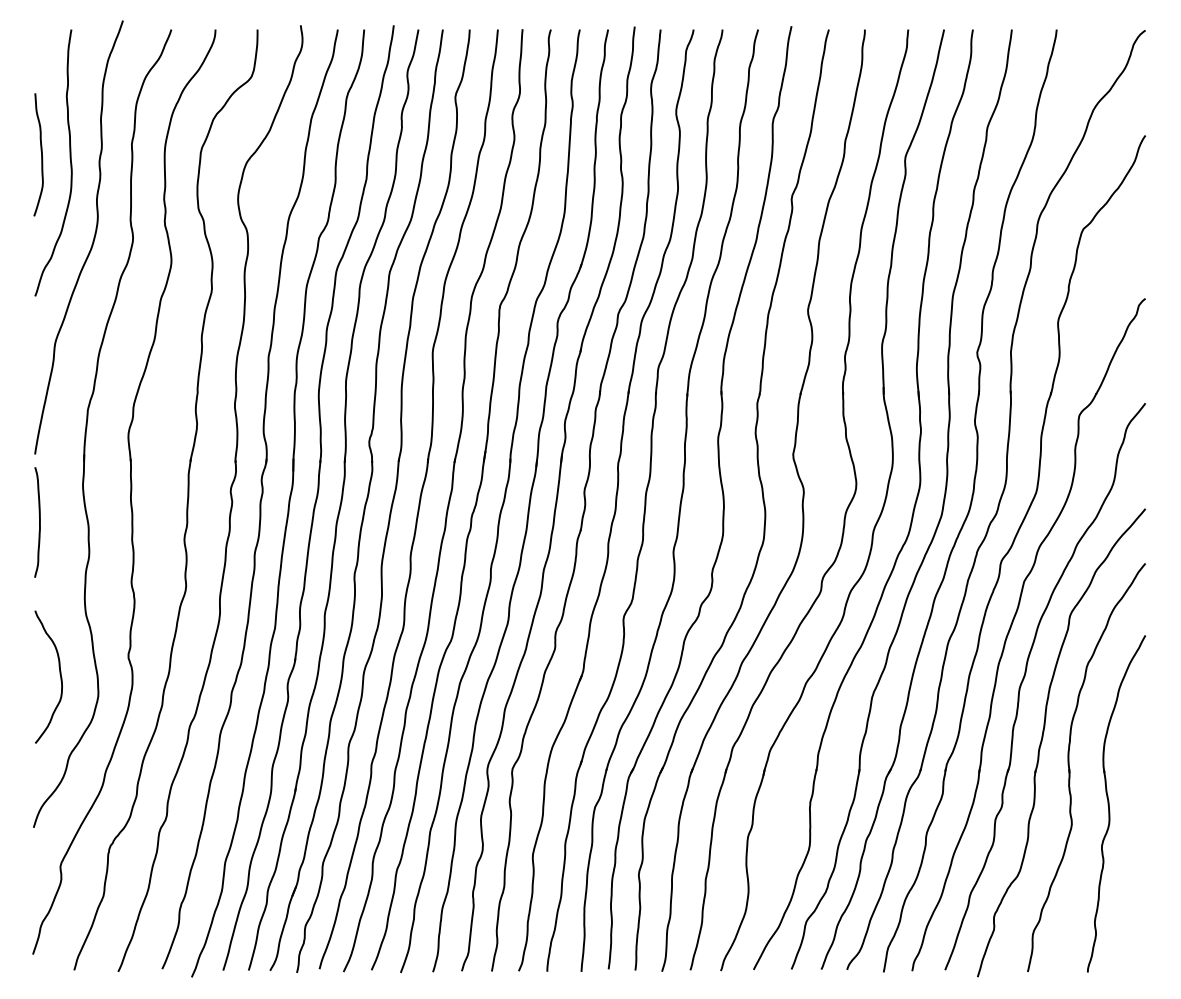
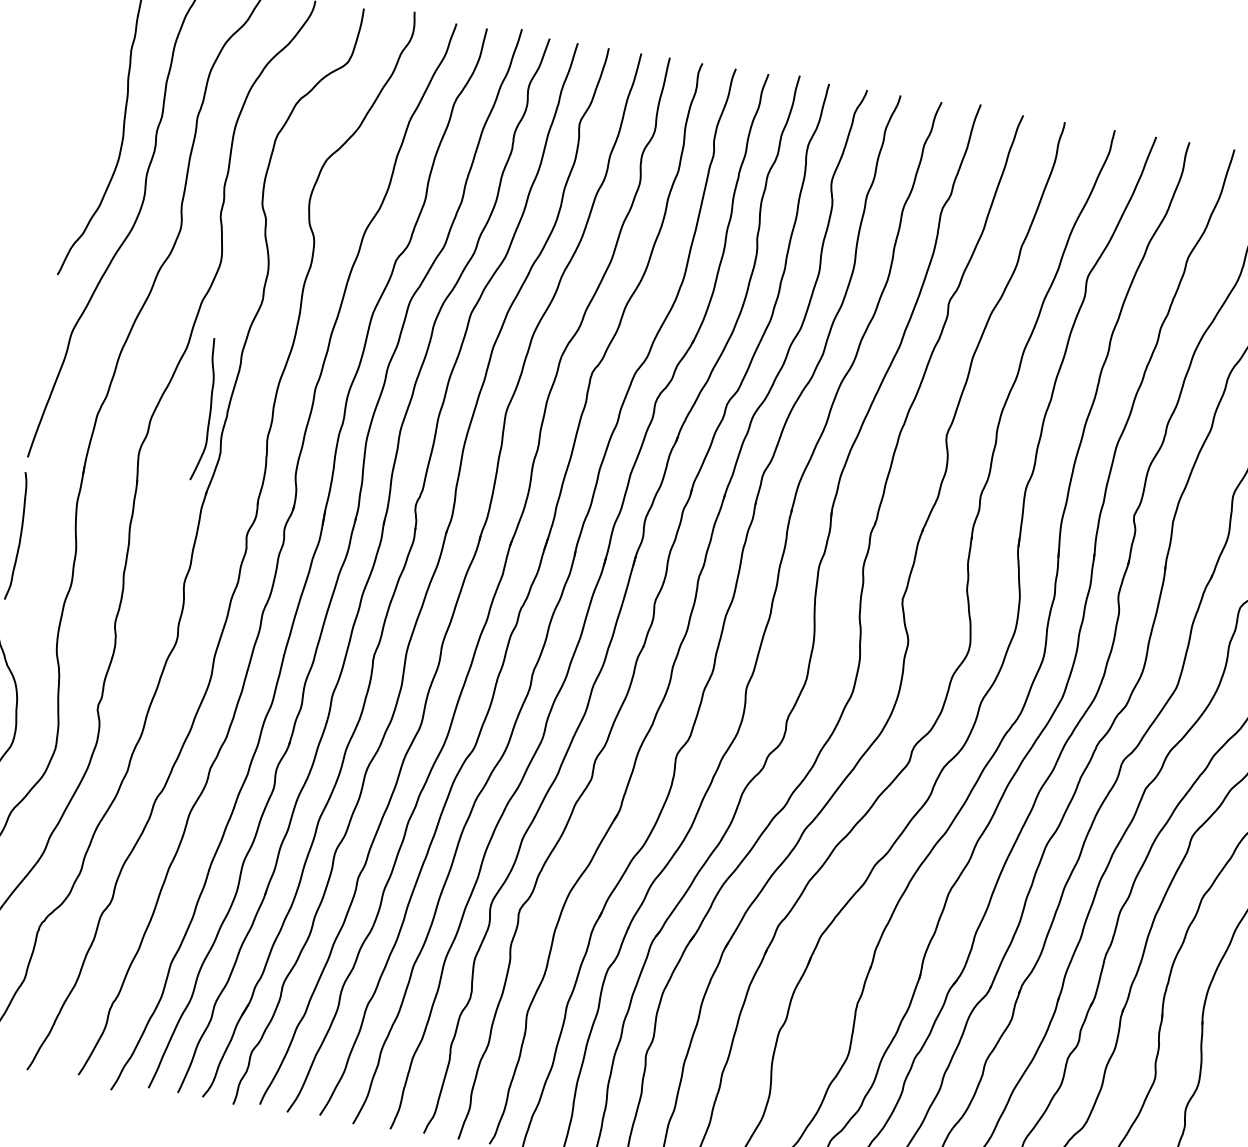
curve: (41, 154) -> (210, 409), moved

